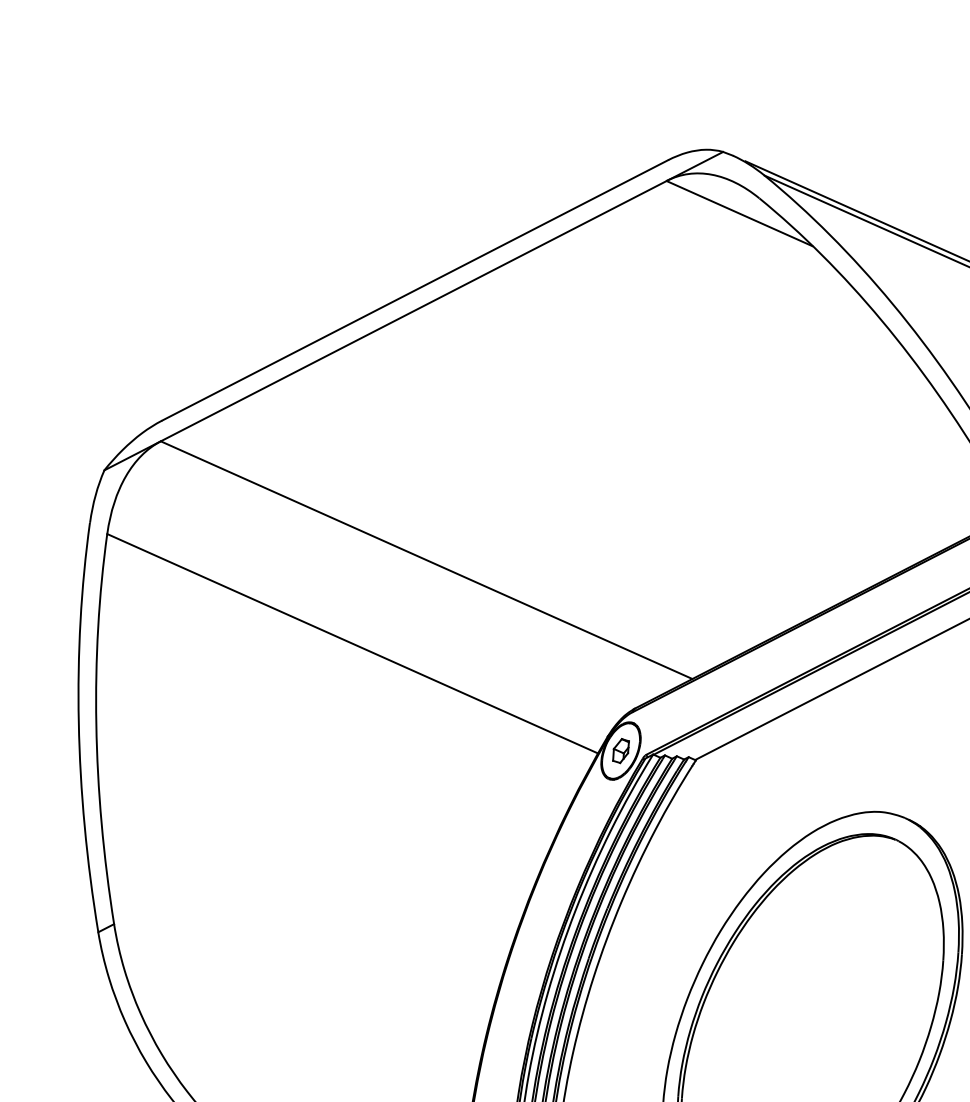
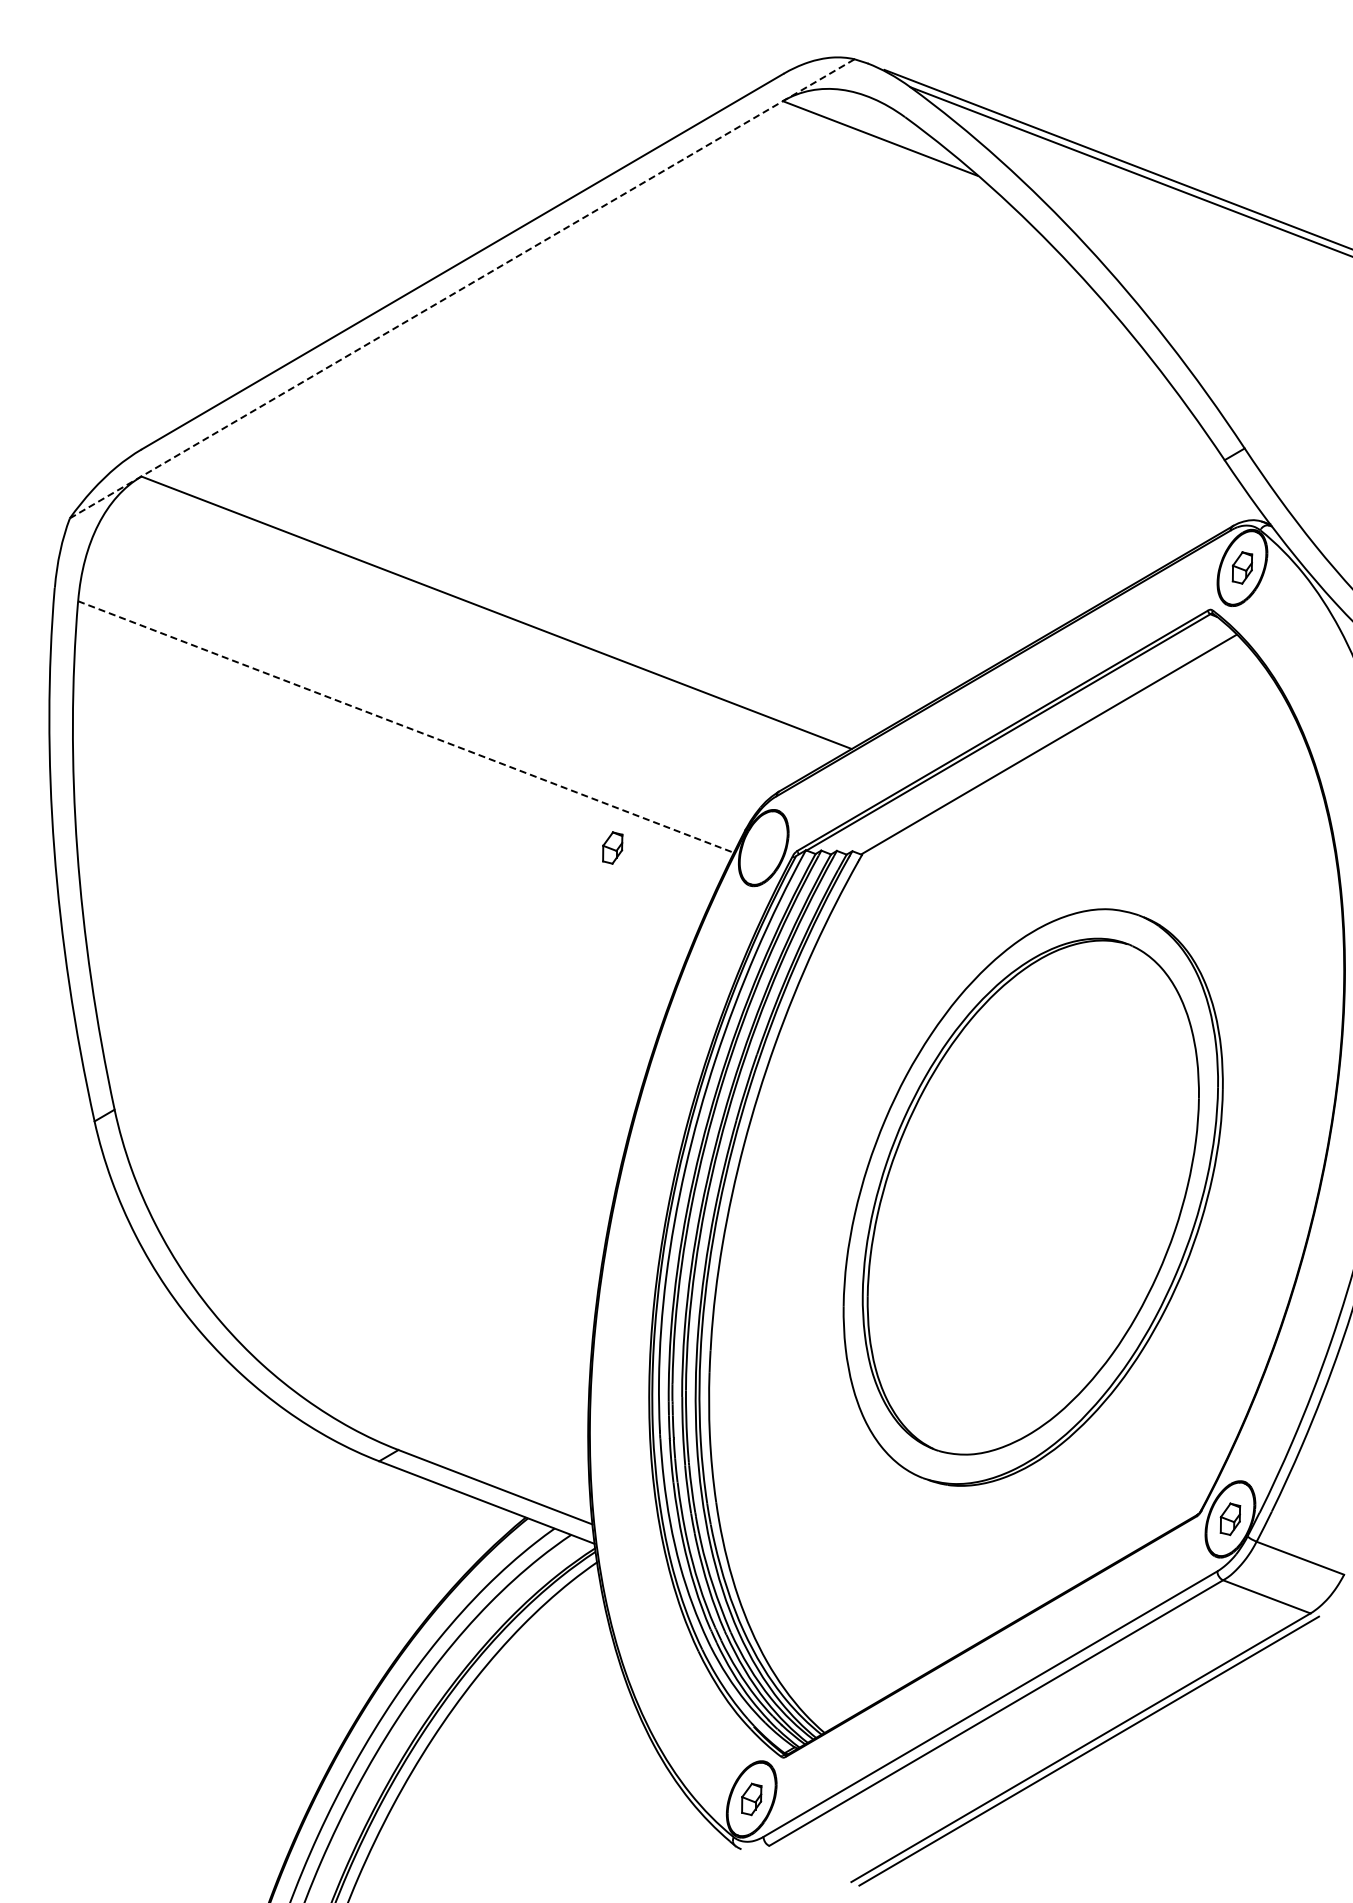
line: (413, 310) -> (462, 288), solid -> dashed
line: (353, 644) -> (406, 727), solid -> dashed
part: (620, 750) -> (612, 847), moved

